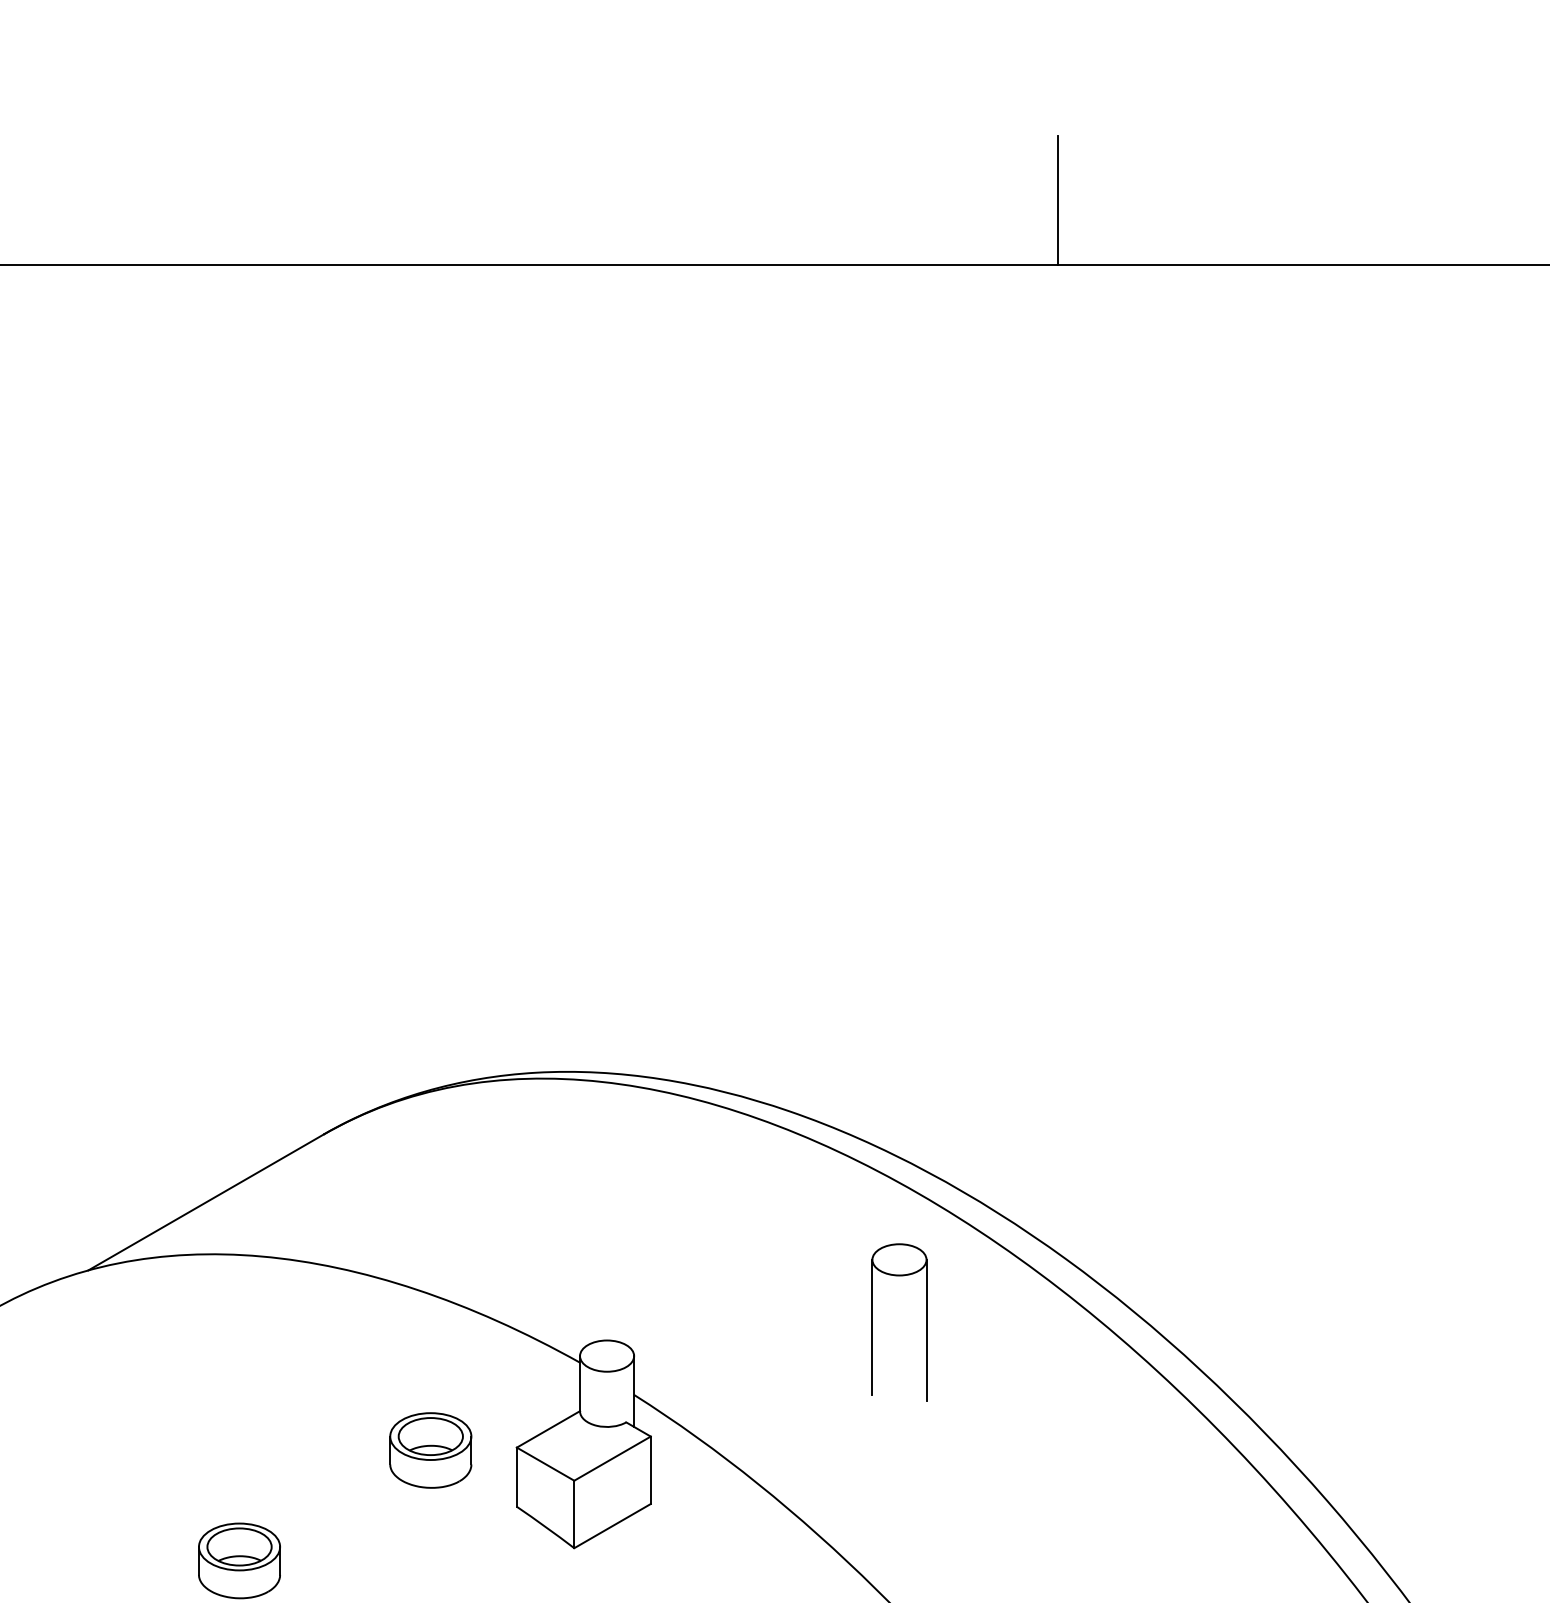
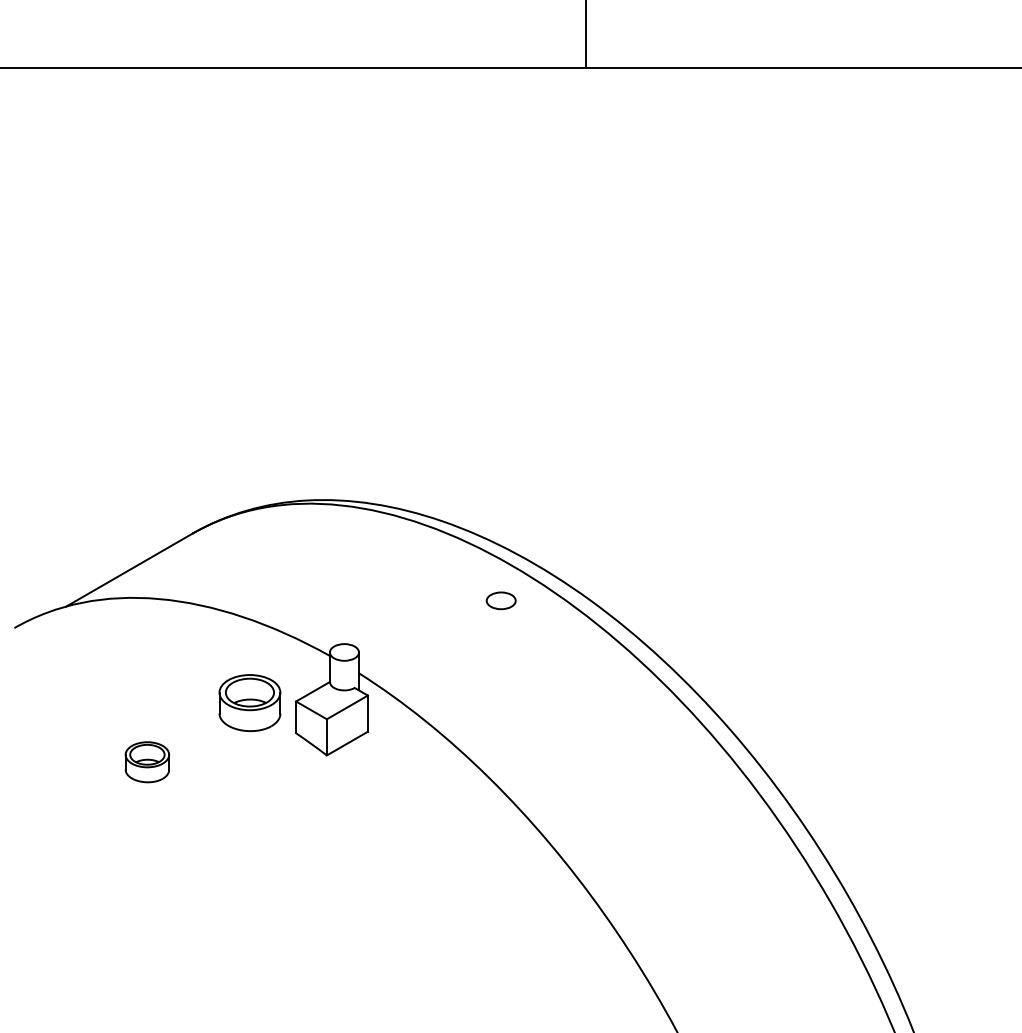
line: (872, 1326) -> (486, 636), removed
line: (926, 1330) -> (515, 638), removed
part: (429, 1449) -> (249, 702), size x1.4

